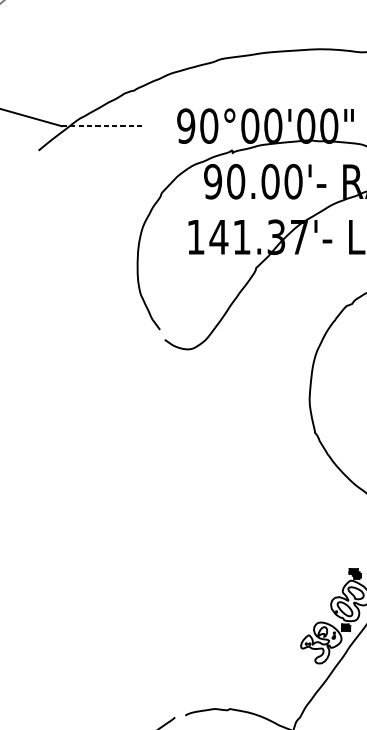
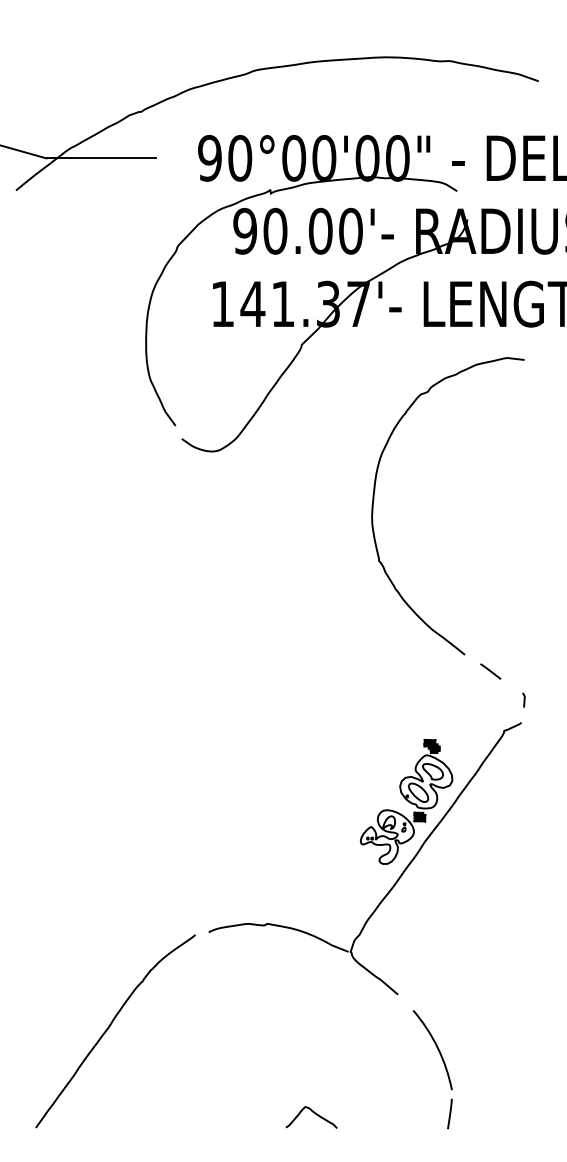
line: (103, 126) -> (101, 158), dashed -> solid

